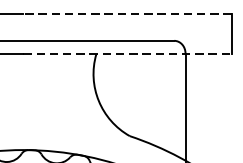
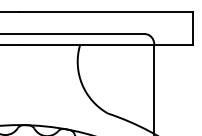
line: (128, 13) -> (106, 11), dashed -> solid
line: (128, 54) -> (106, 45), dashed -> solid

